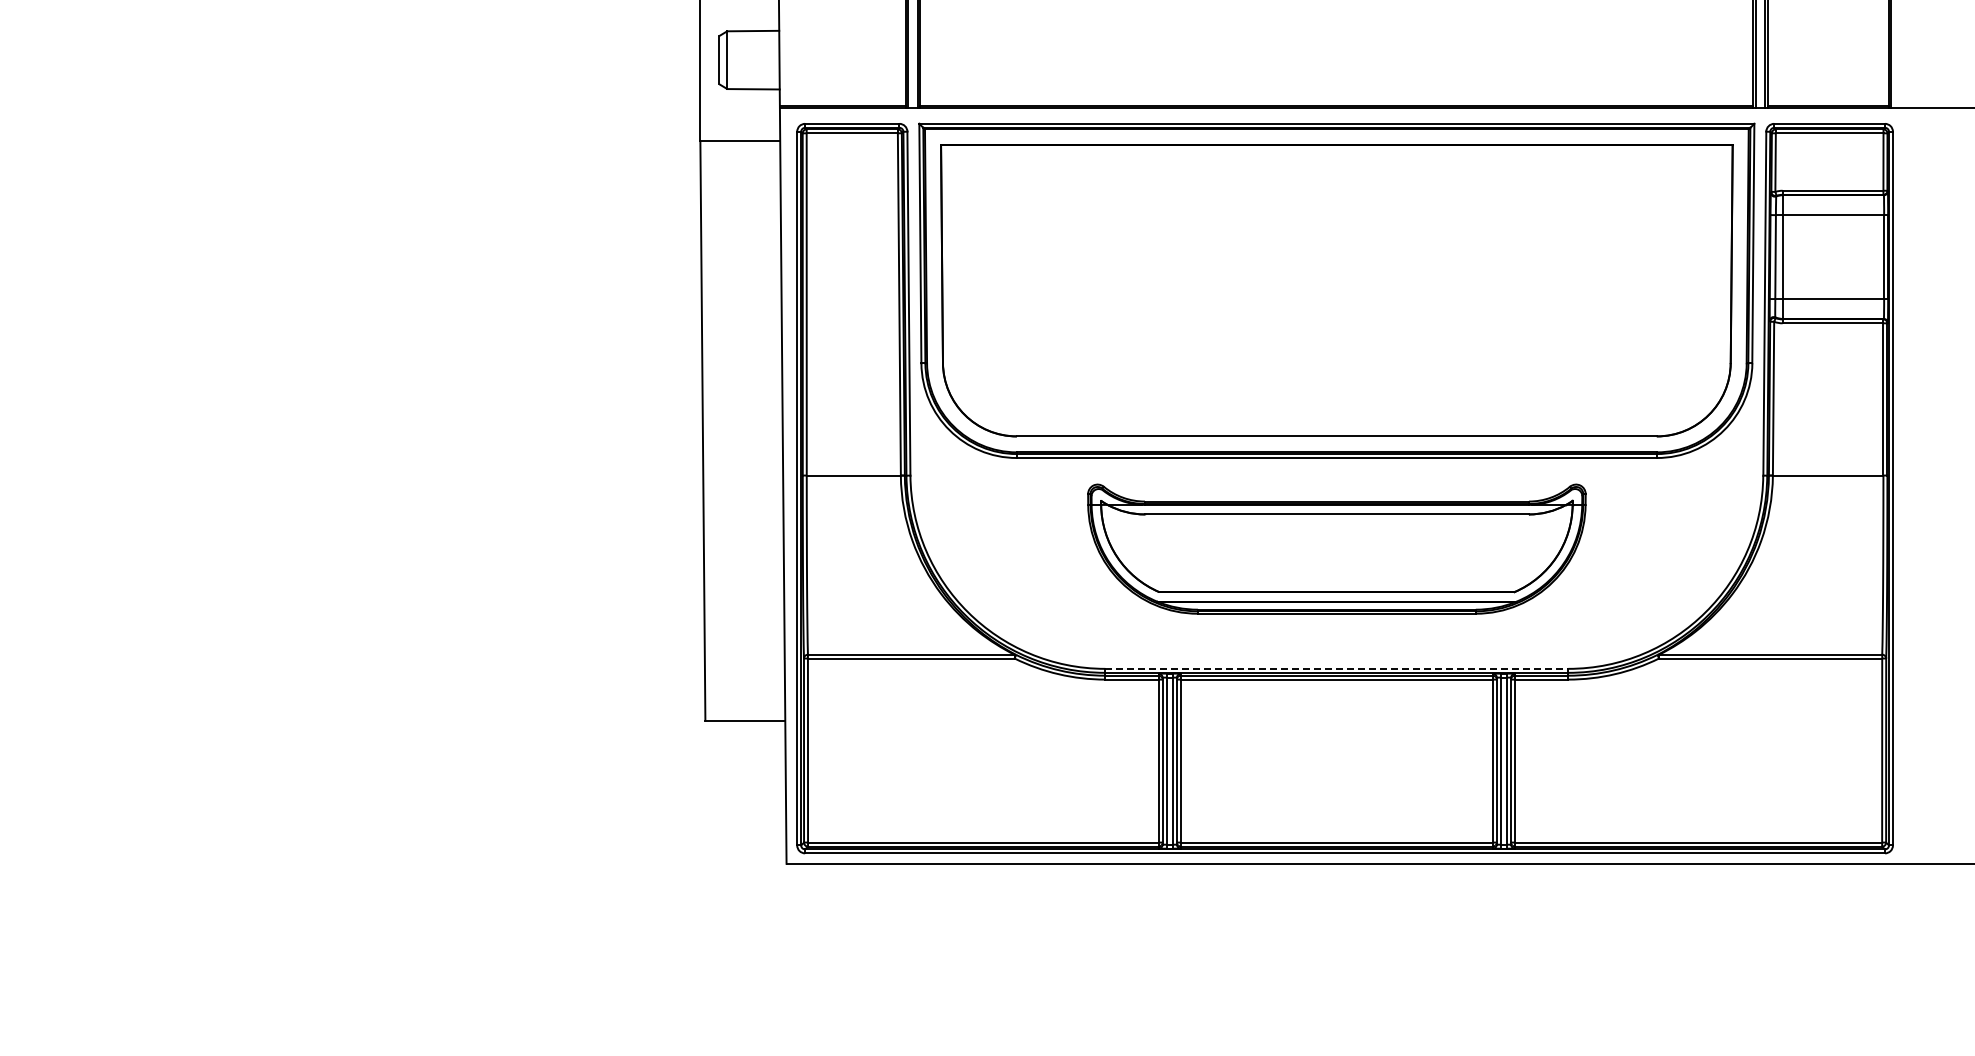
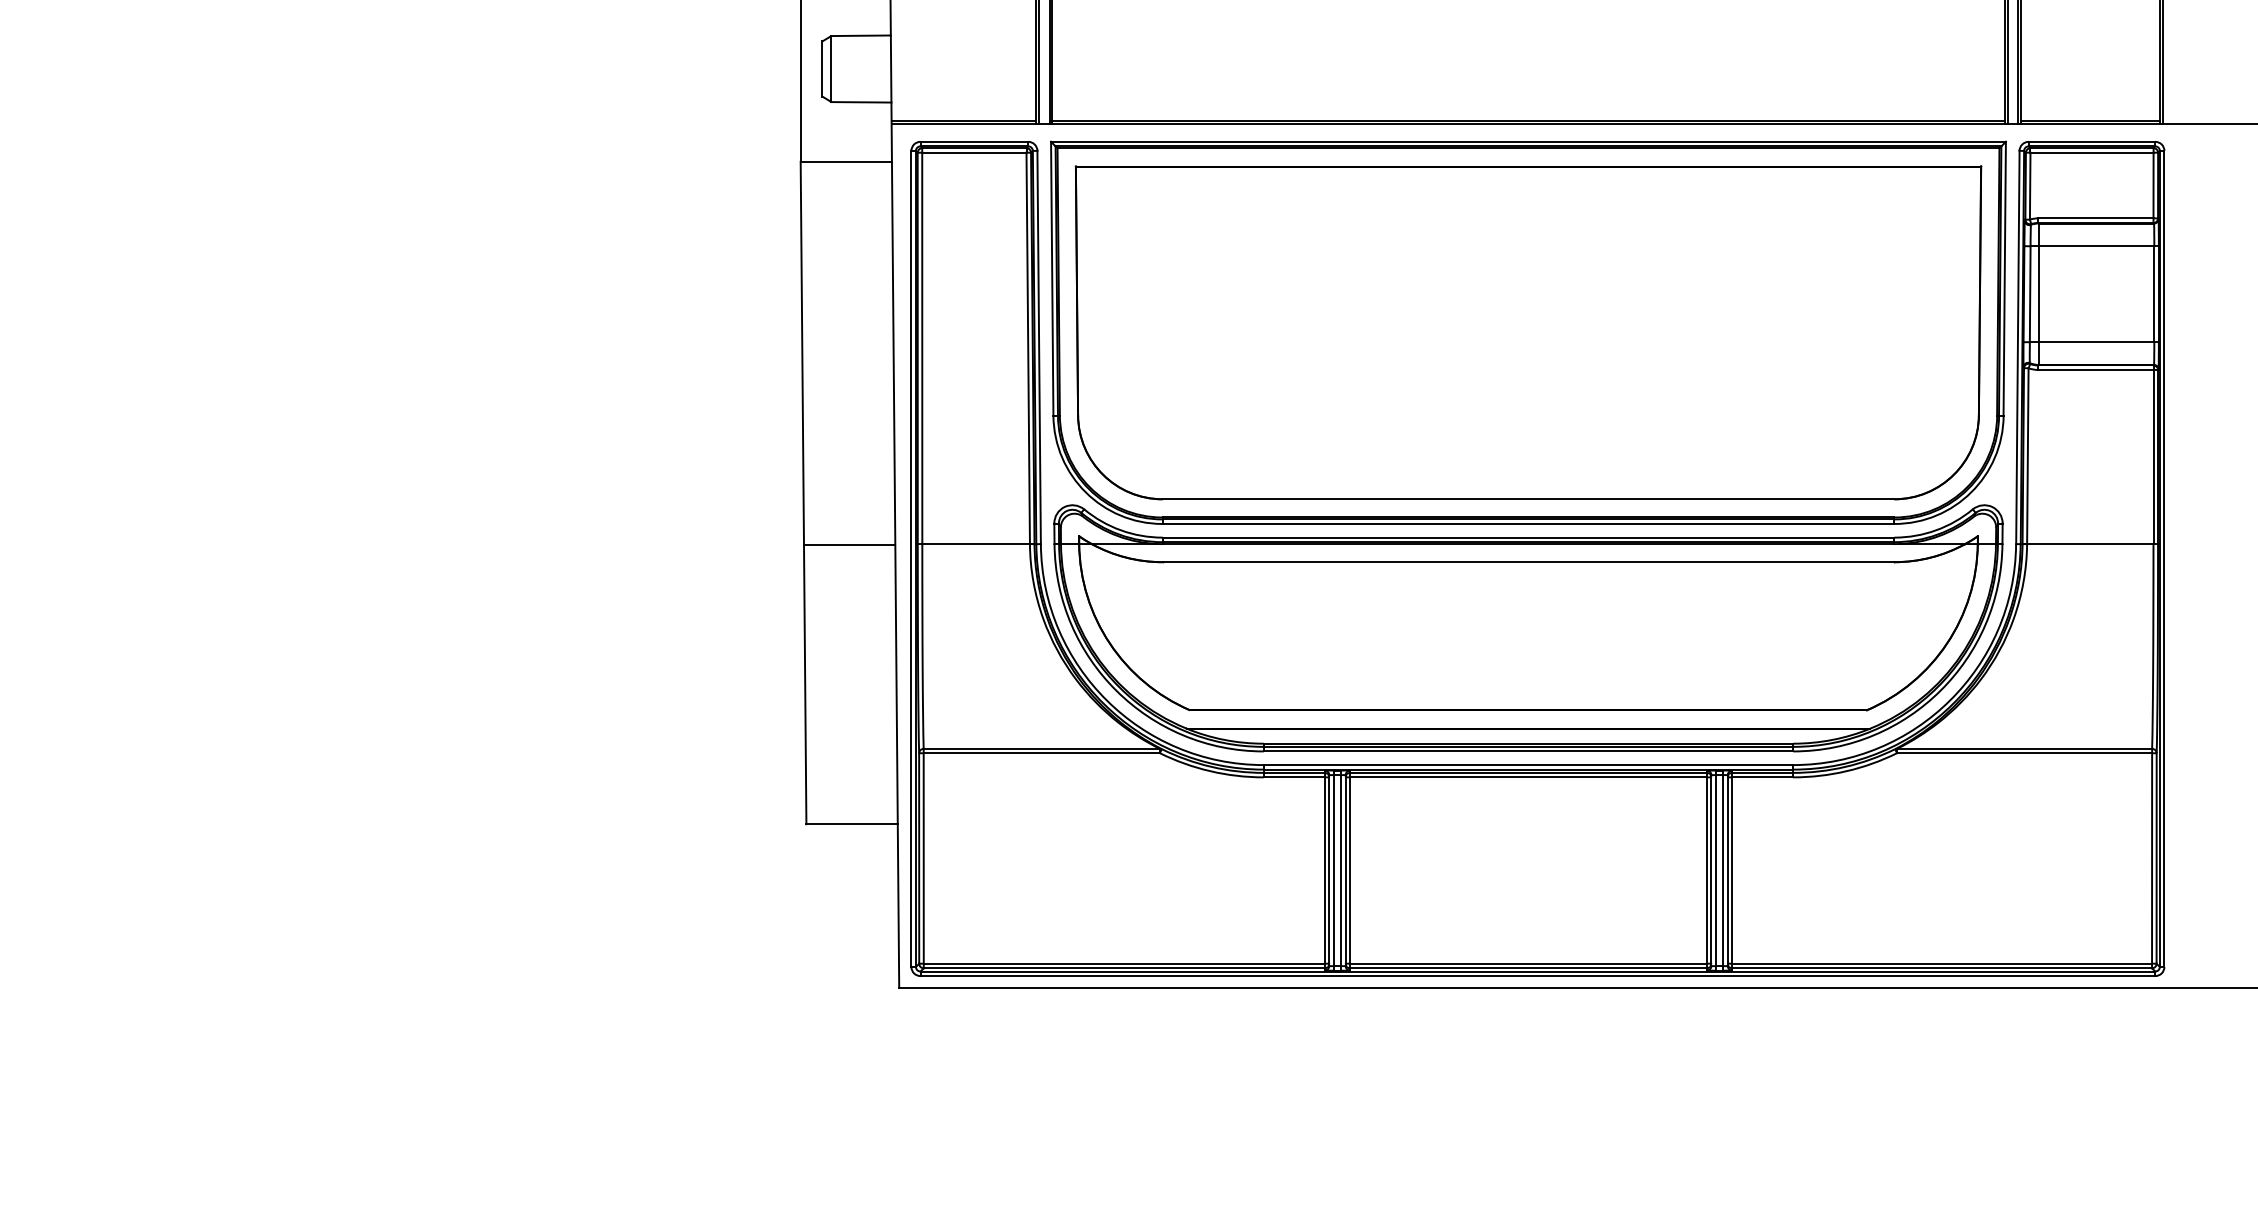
line: (743, 476) -> (849, 545), added
part: (1336, 548) -> (1528, 627), size x1.67
line: (1337, 668) -> (1529, 764), dashed -> solid

